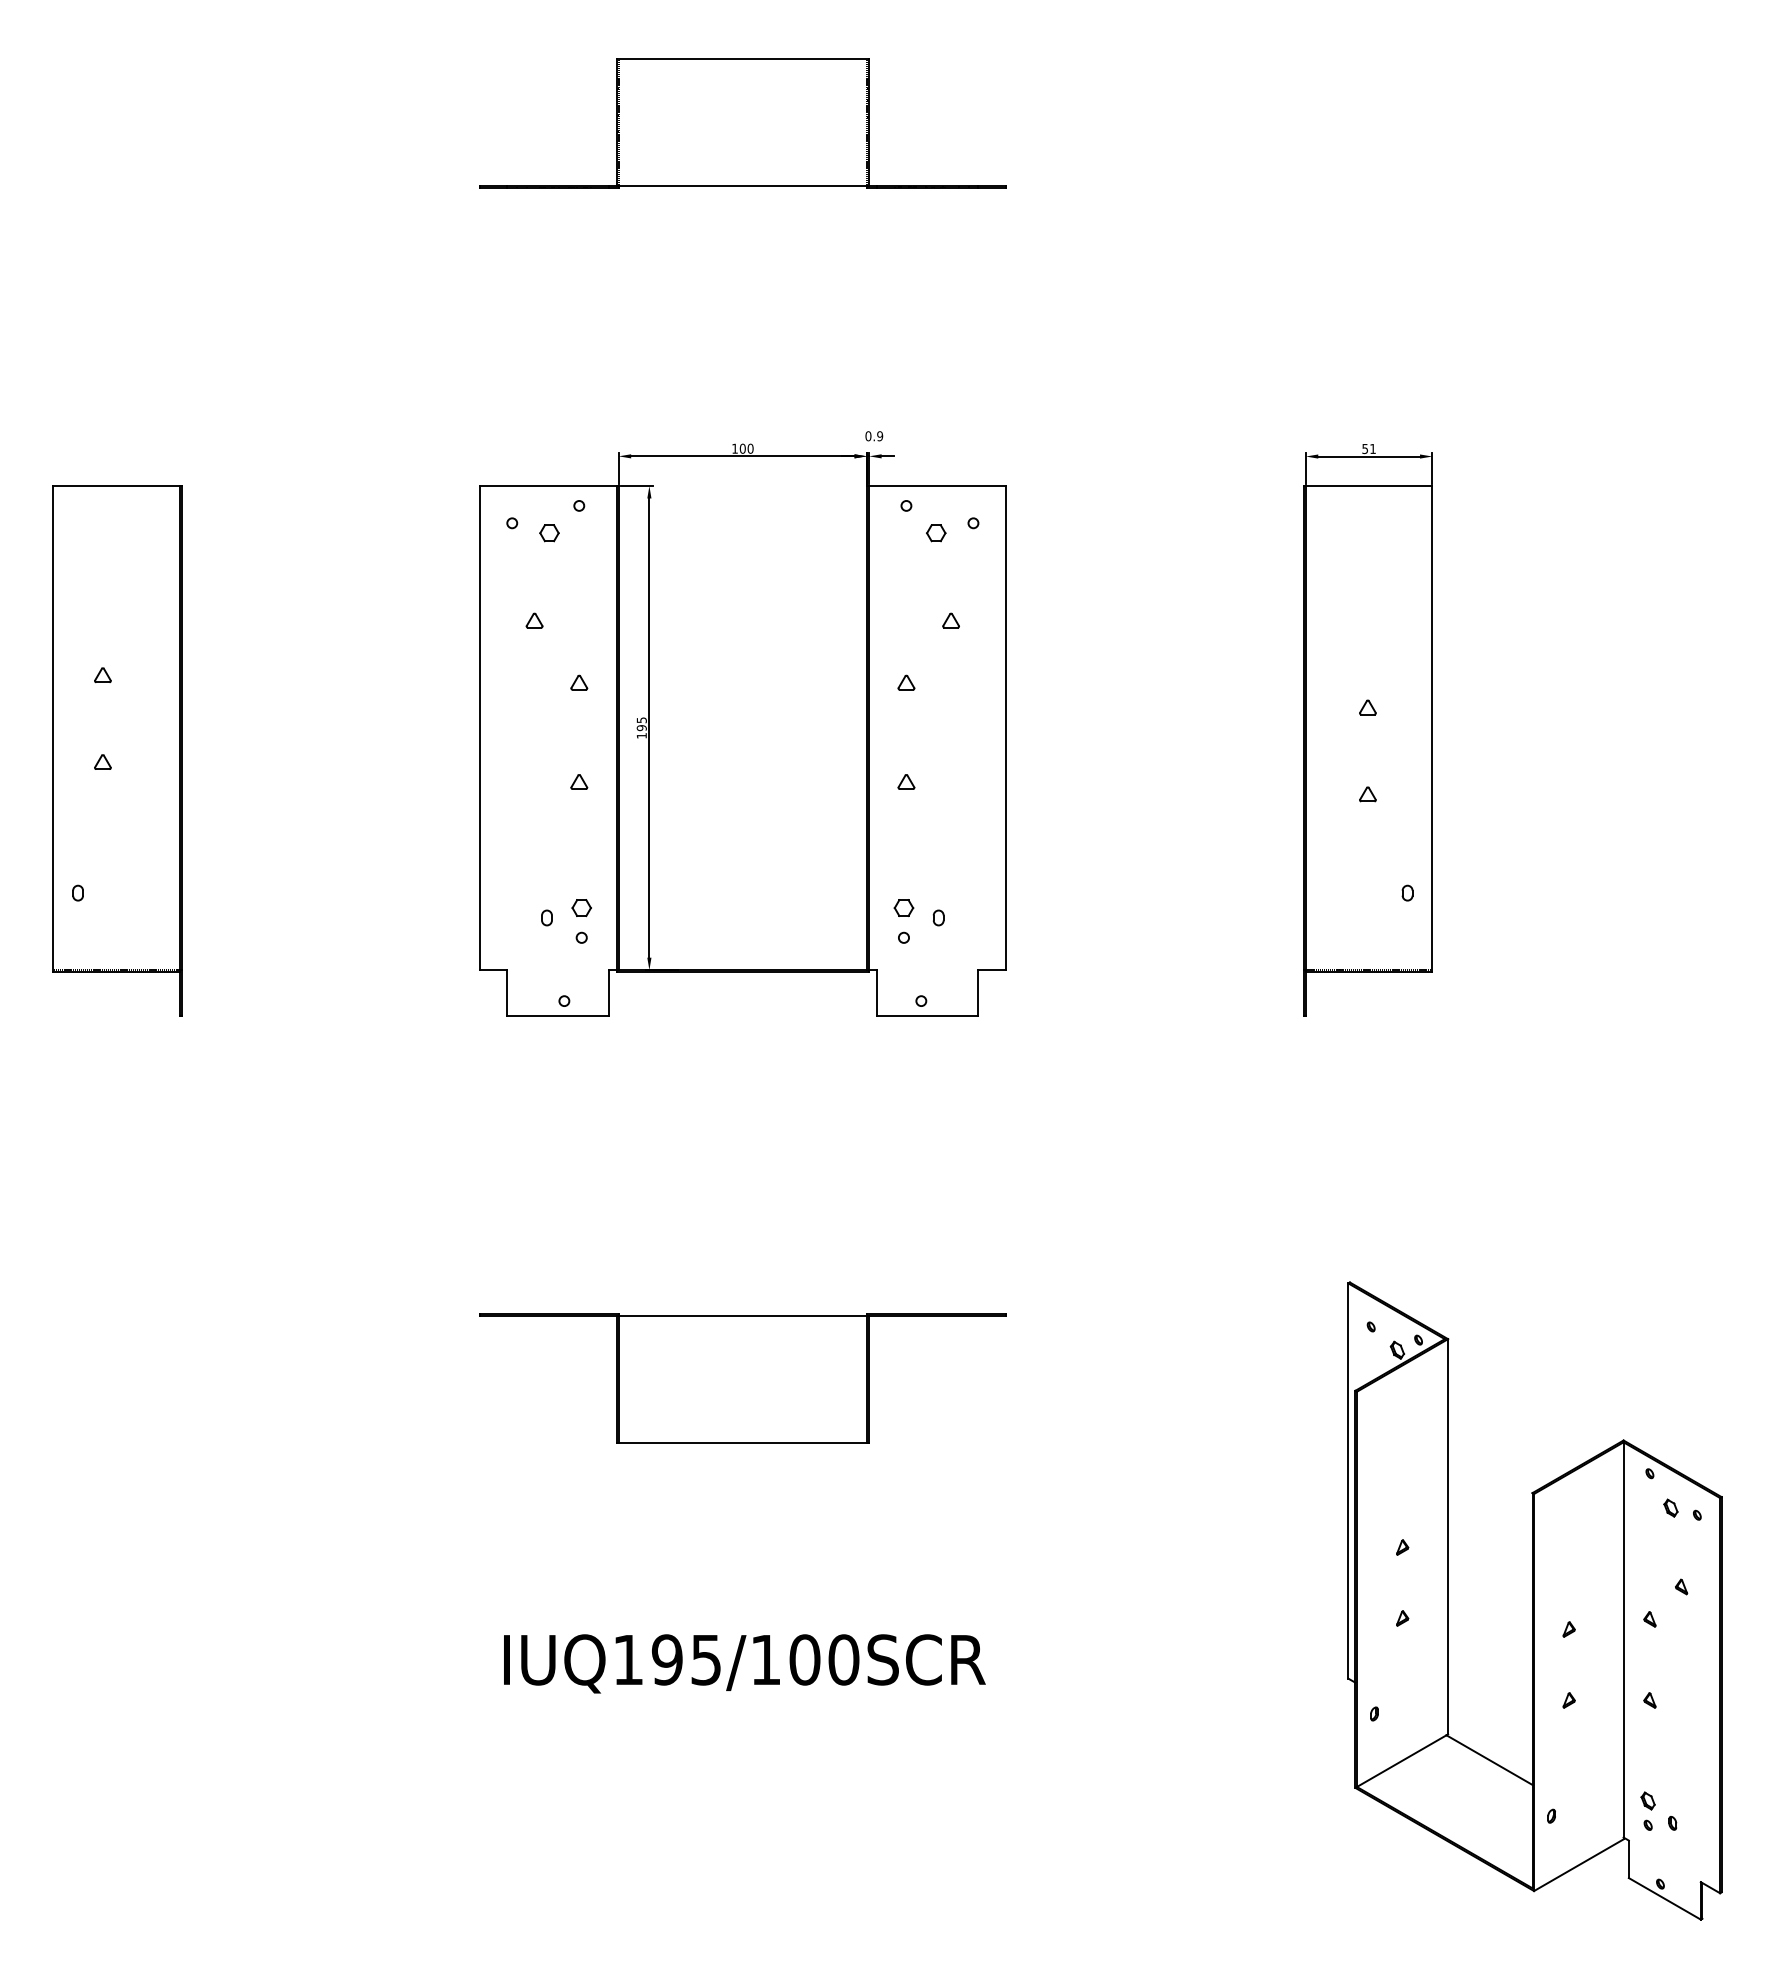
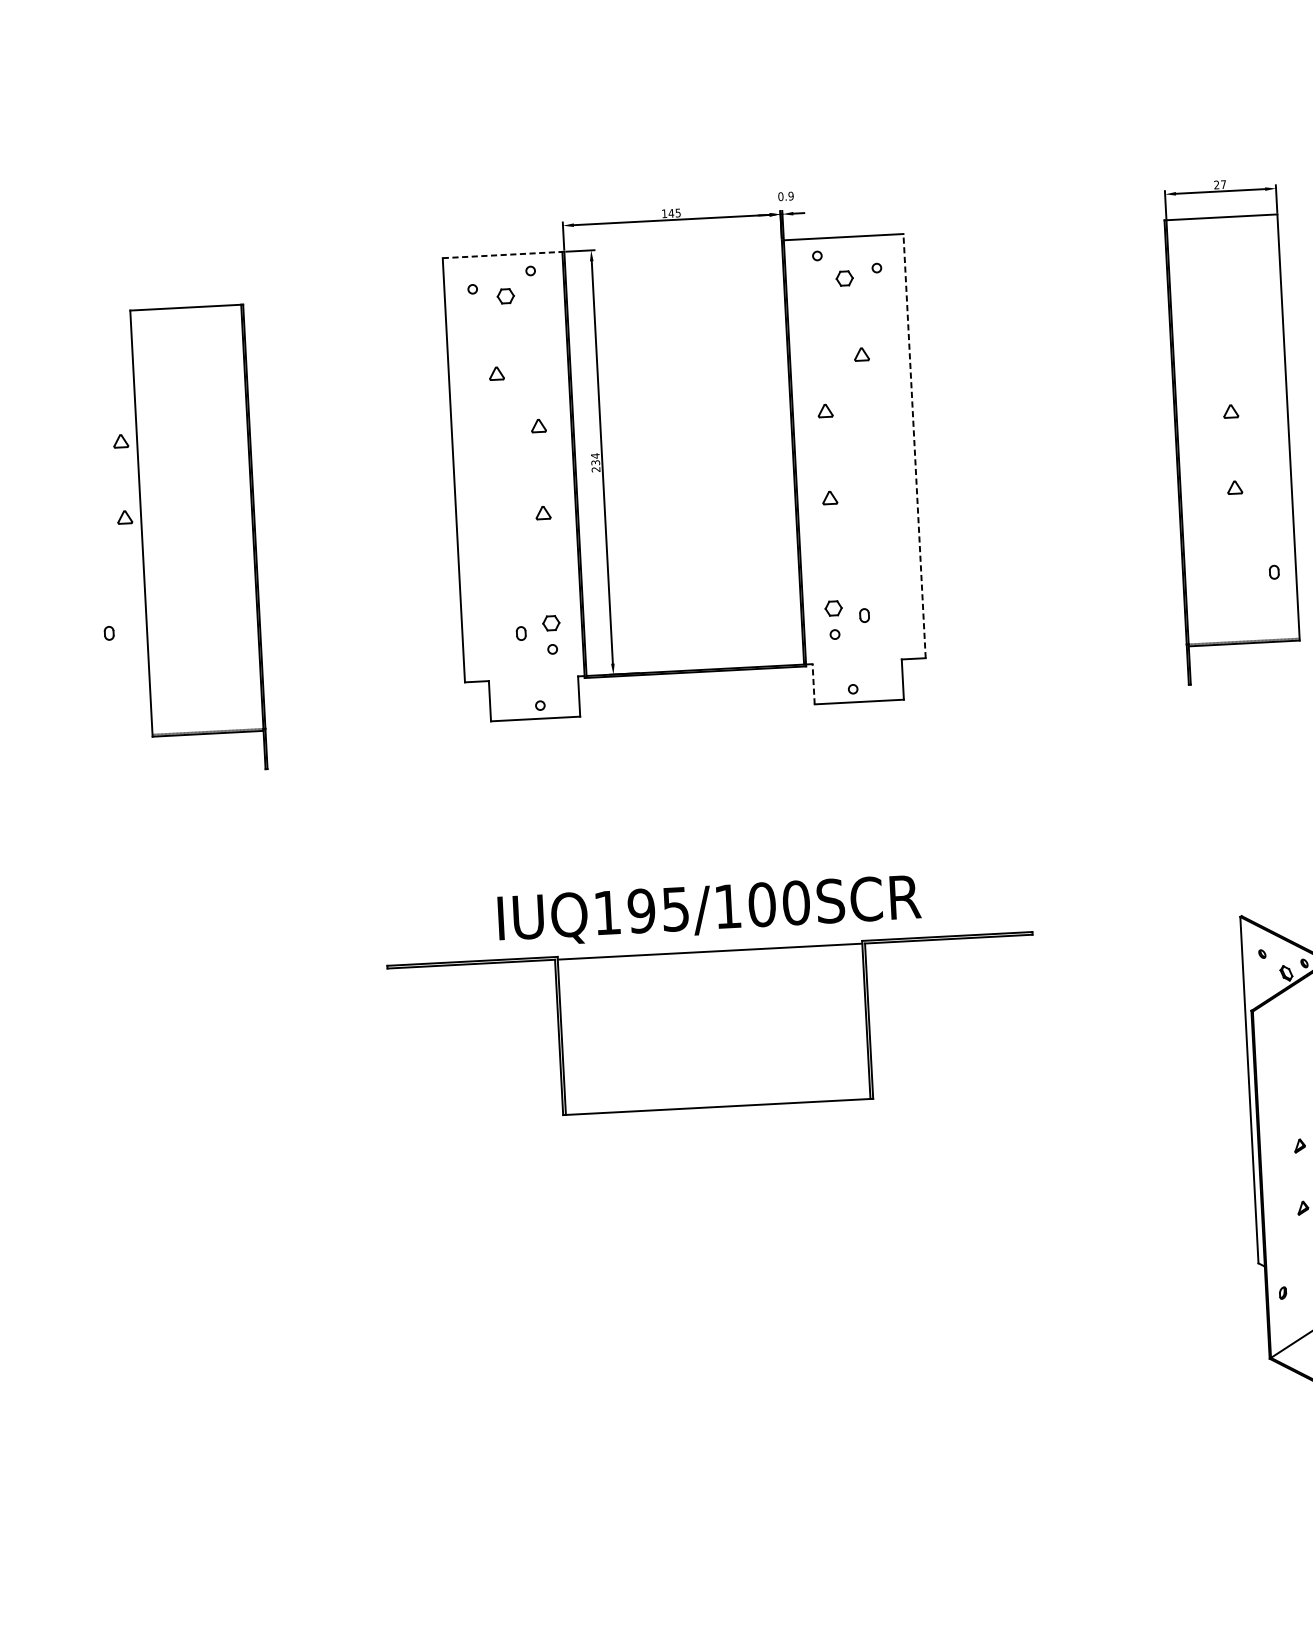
text: (746, 448) -> (674, 213), 100 -> 145
text: (1368, 448) -> (1219, 184), 51 -> 27
line: (548, 486) -> (502, 255), solid -> dashed
text: (641, 727) -> (595, 462), 195 -> 234
line: (1005, 727) -> (914, 445), solid -> dashed
part: (117, 750) -> (198, 539), moved
line: (876, 993) -> (813, 684), solid -> dashed
part: (742, 1378) -> (713, 1028), size x1.4
text: (744, 1663) -> (709, 910), moved

